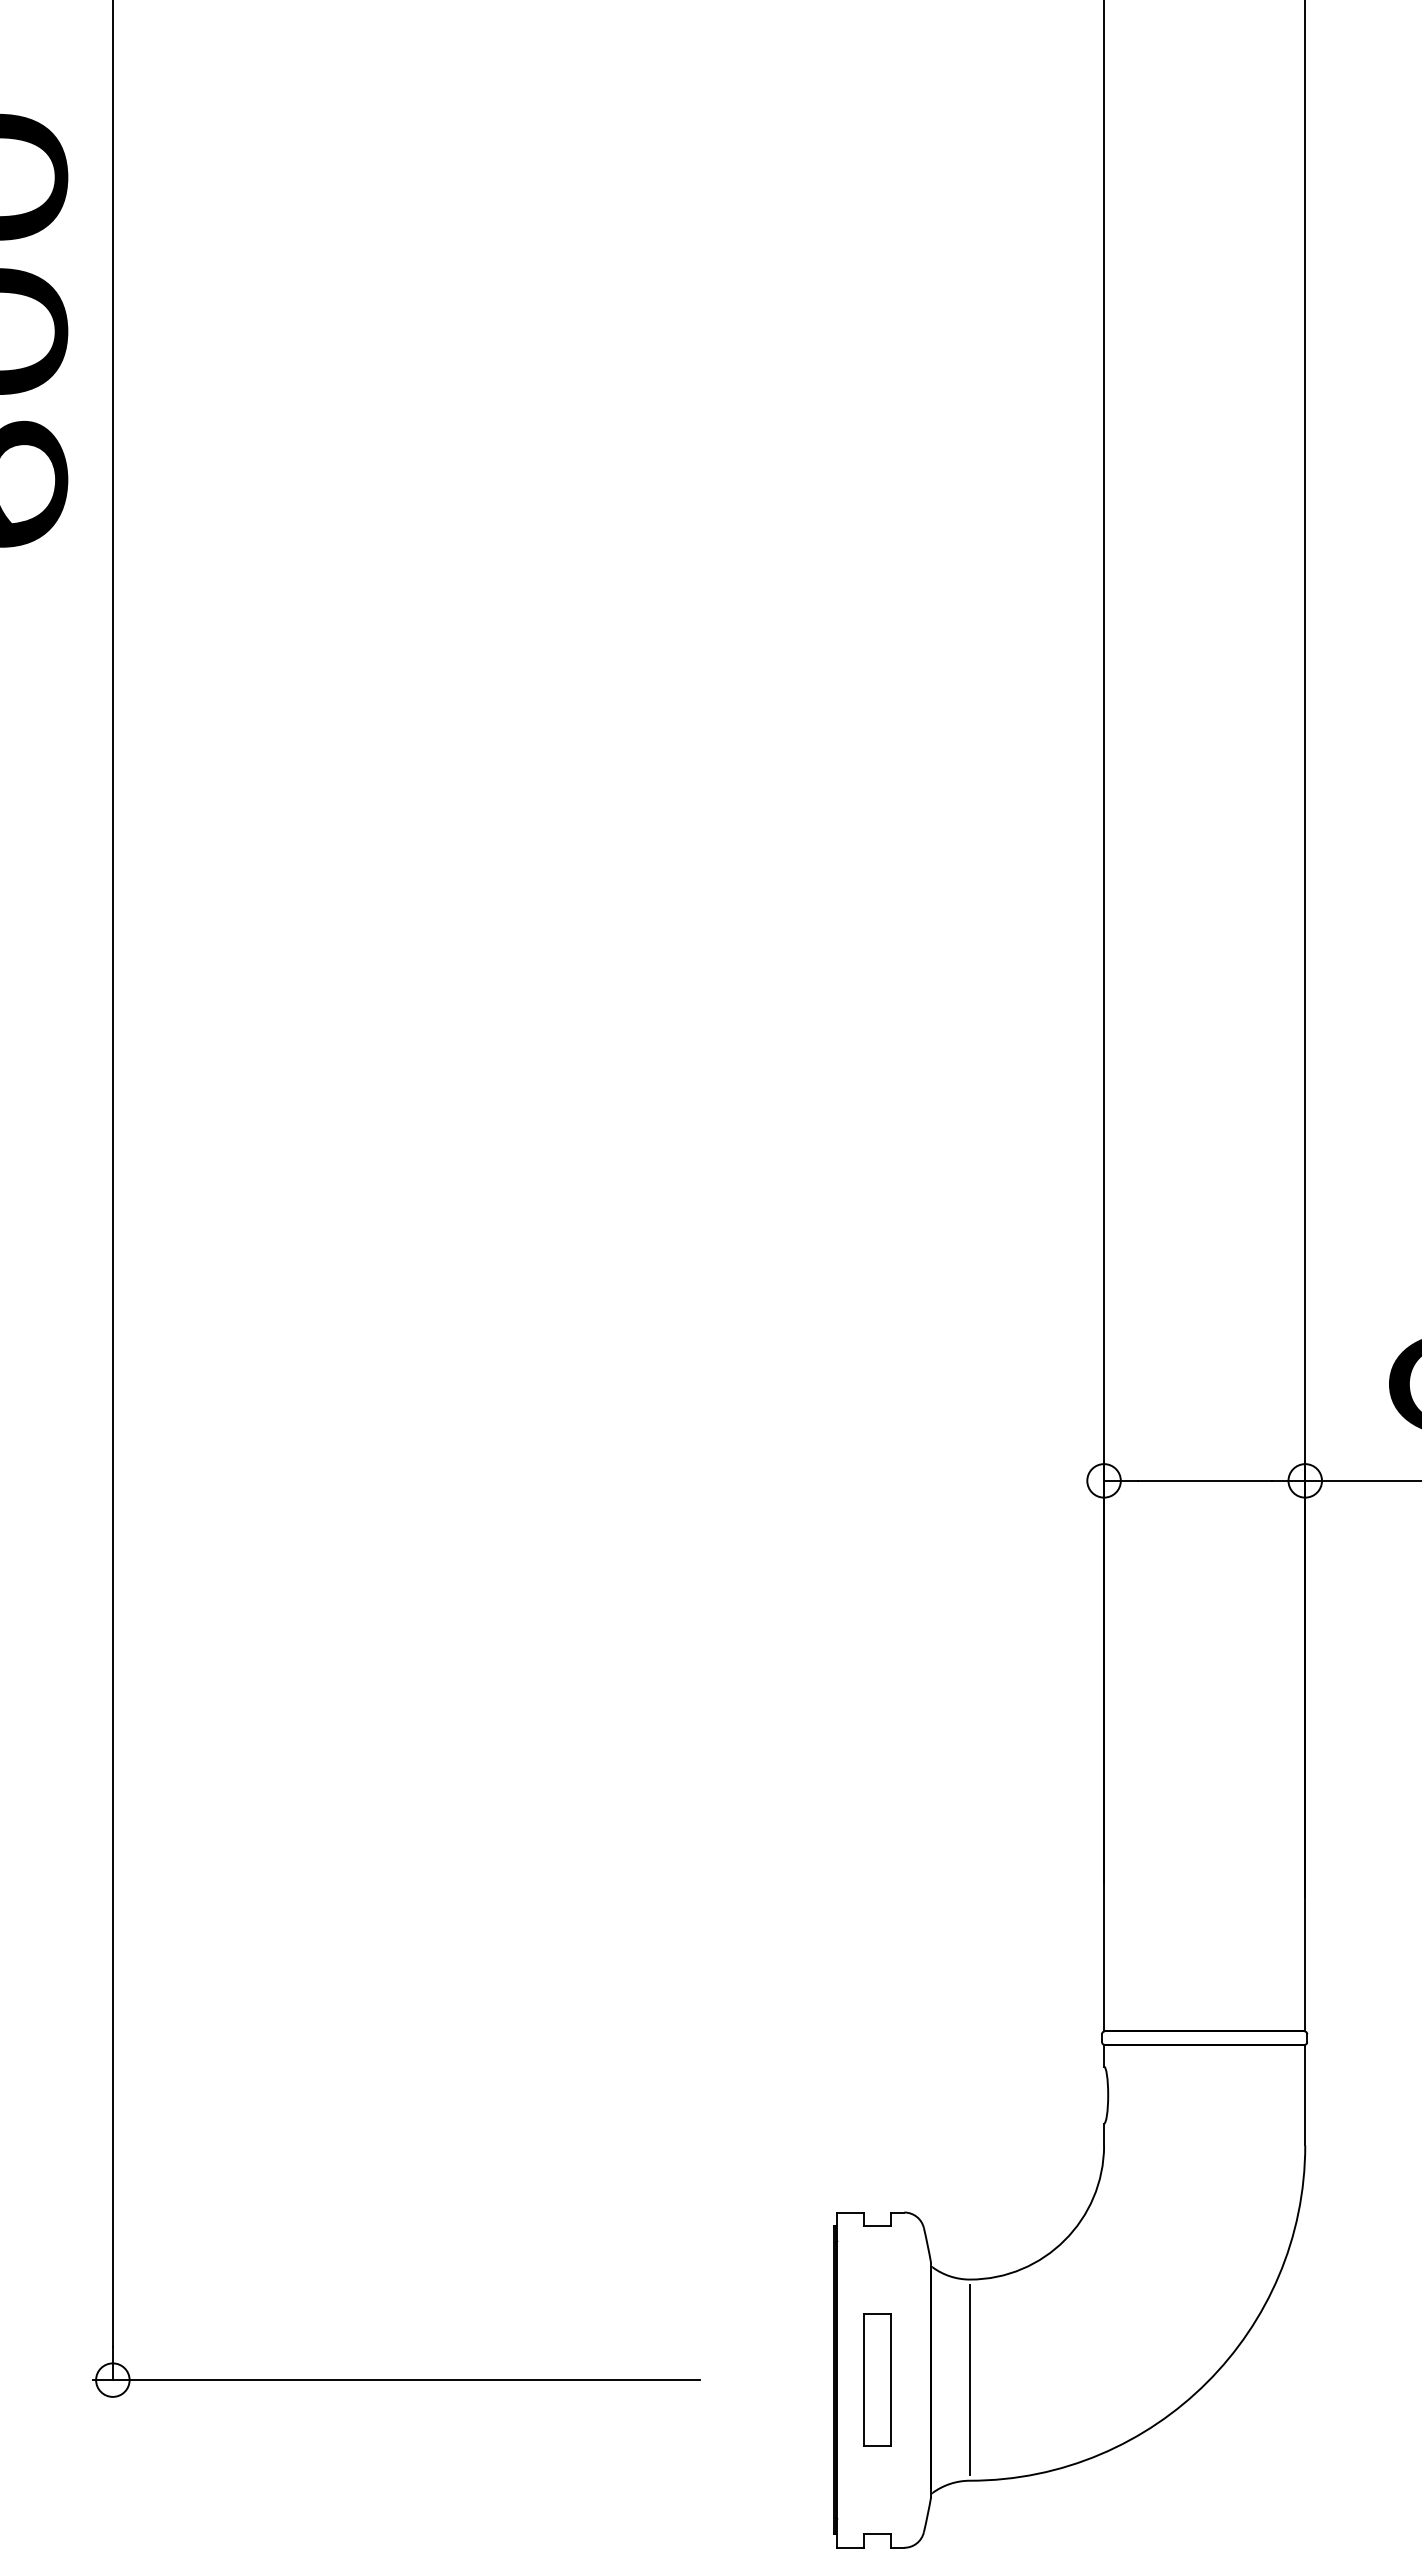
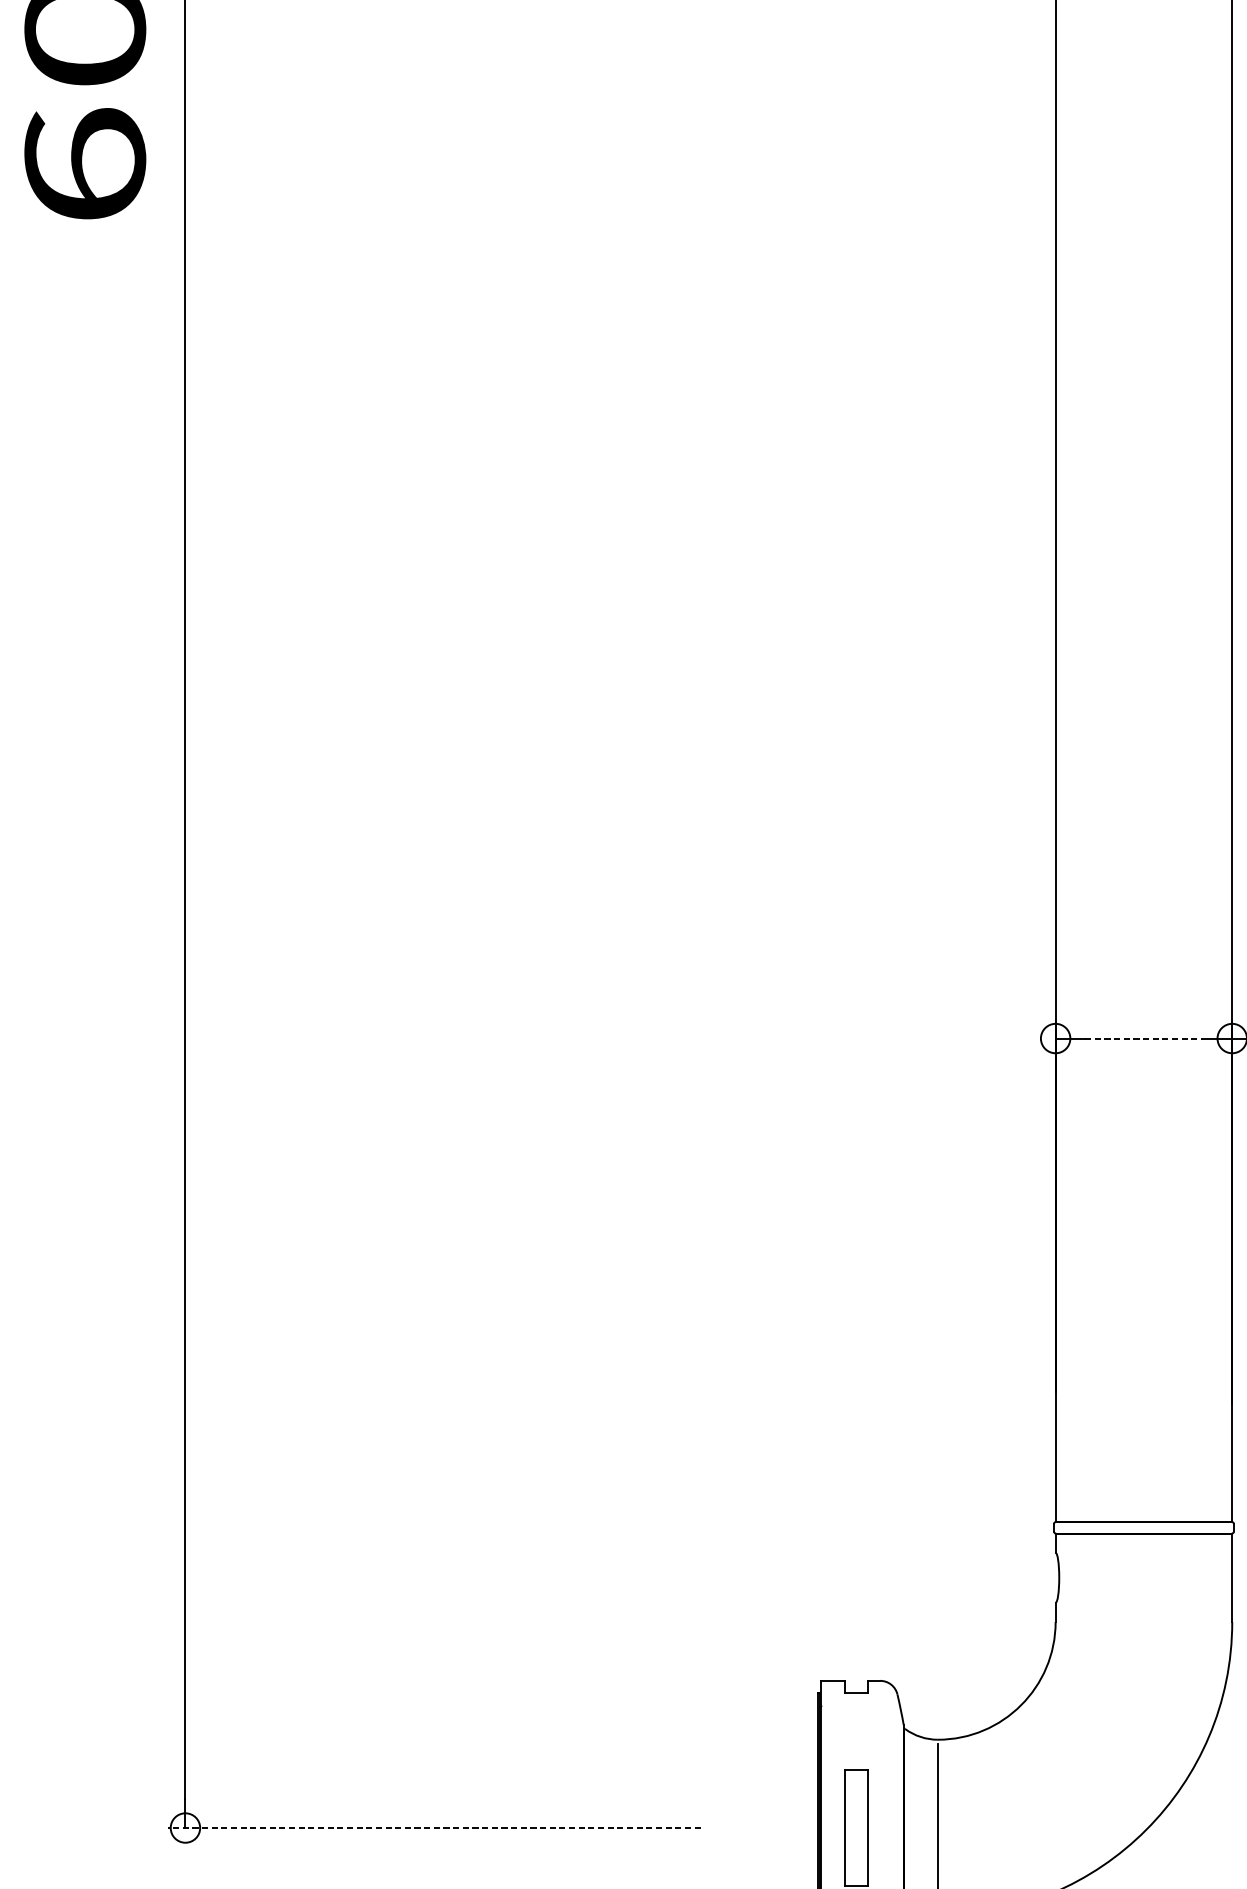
line: (1205, 1480) -> (1144, 1038), solid -> dashed
line: (395, 2380) -> (433, 1828), solid -> dashed

